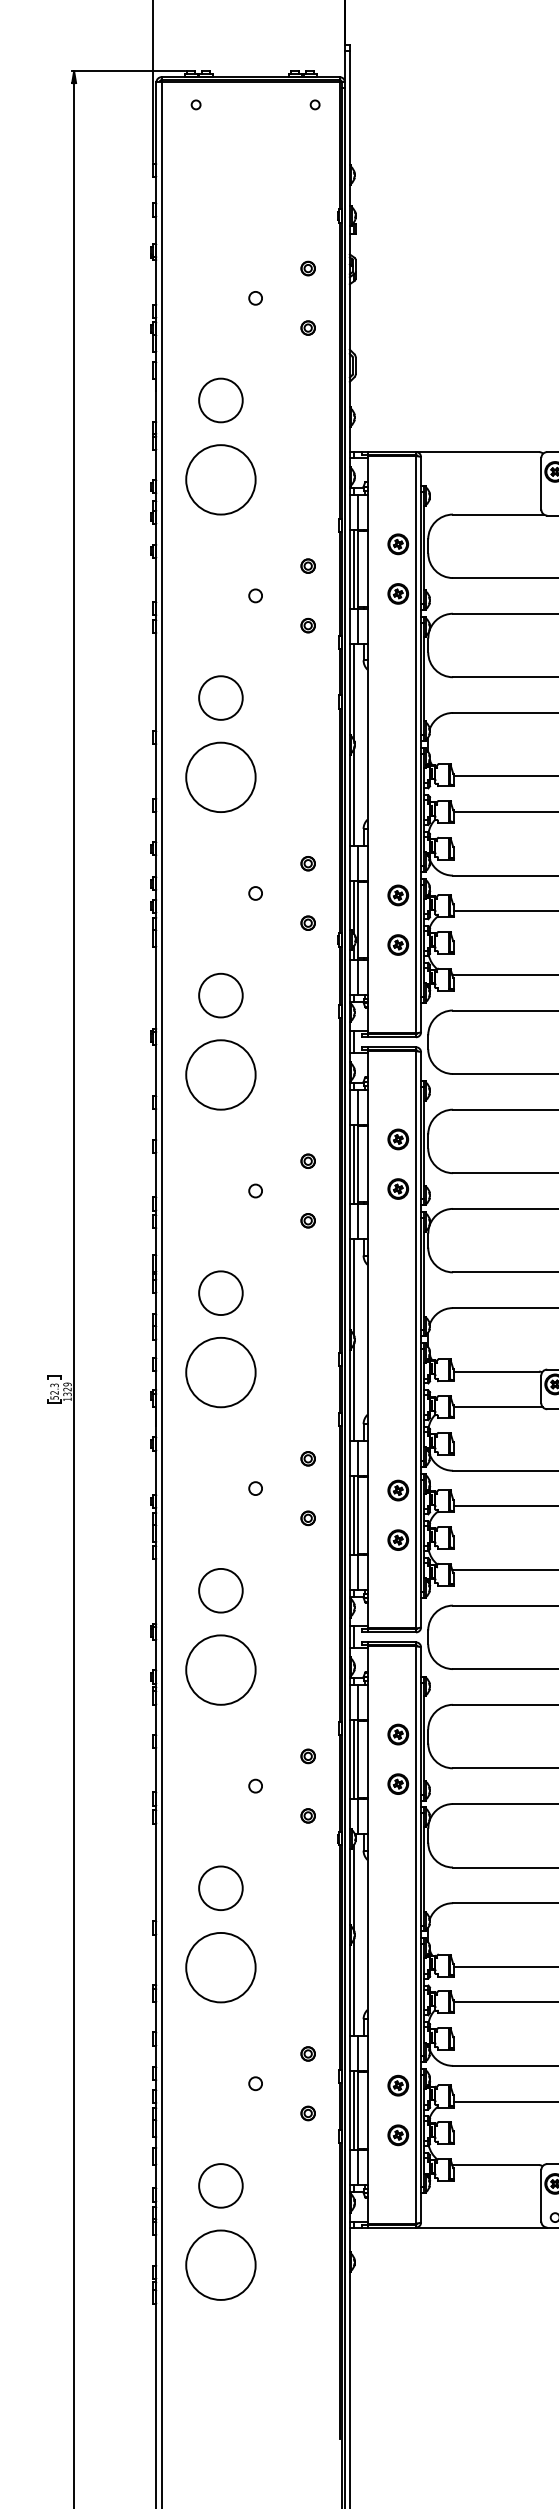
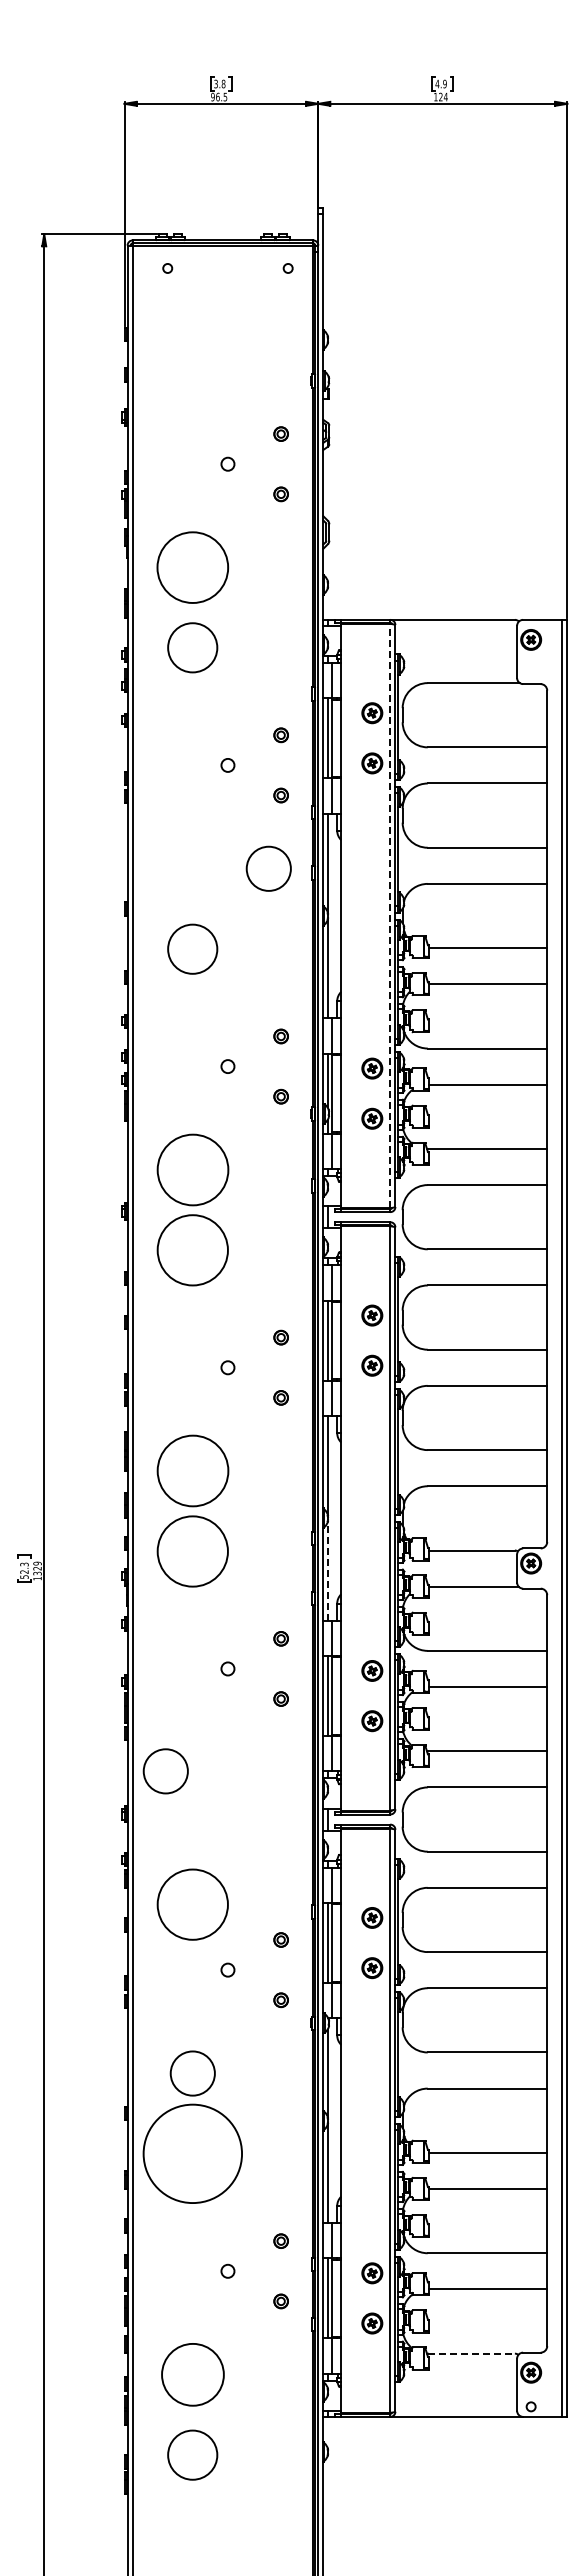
circle: (220, 400) -> (192, 567), size x1.6
circle: (220, 479) -> (192, 647), size x0.7
circle: (220, 697) -> (268, 868), moved
line: (416, 744) -> (390, 915), solid -> dashed
circle: (220, 777) -> (192, 949), size x0.7
circle: (220, 995) -> (192, 1169), size x1.6
circle: (220, 1293) -> (192, 1471), size x1.6
line: (353, 1392) -> (327, 1571), solid -> dashed
circle: (220, 1590) -> (165, 1771), moved
circle: (220, 1669) -> (192, 1904), moved
circle: (220, 1967) -> (192, 2153), size x1.4
line: (496, 2164) -> (471, 2353), solid -> dashed
circle: (220, 2185) -> (192, 2374), size x1.4
circle: (220, 2265) -> (192, 2455), size x0.7

